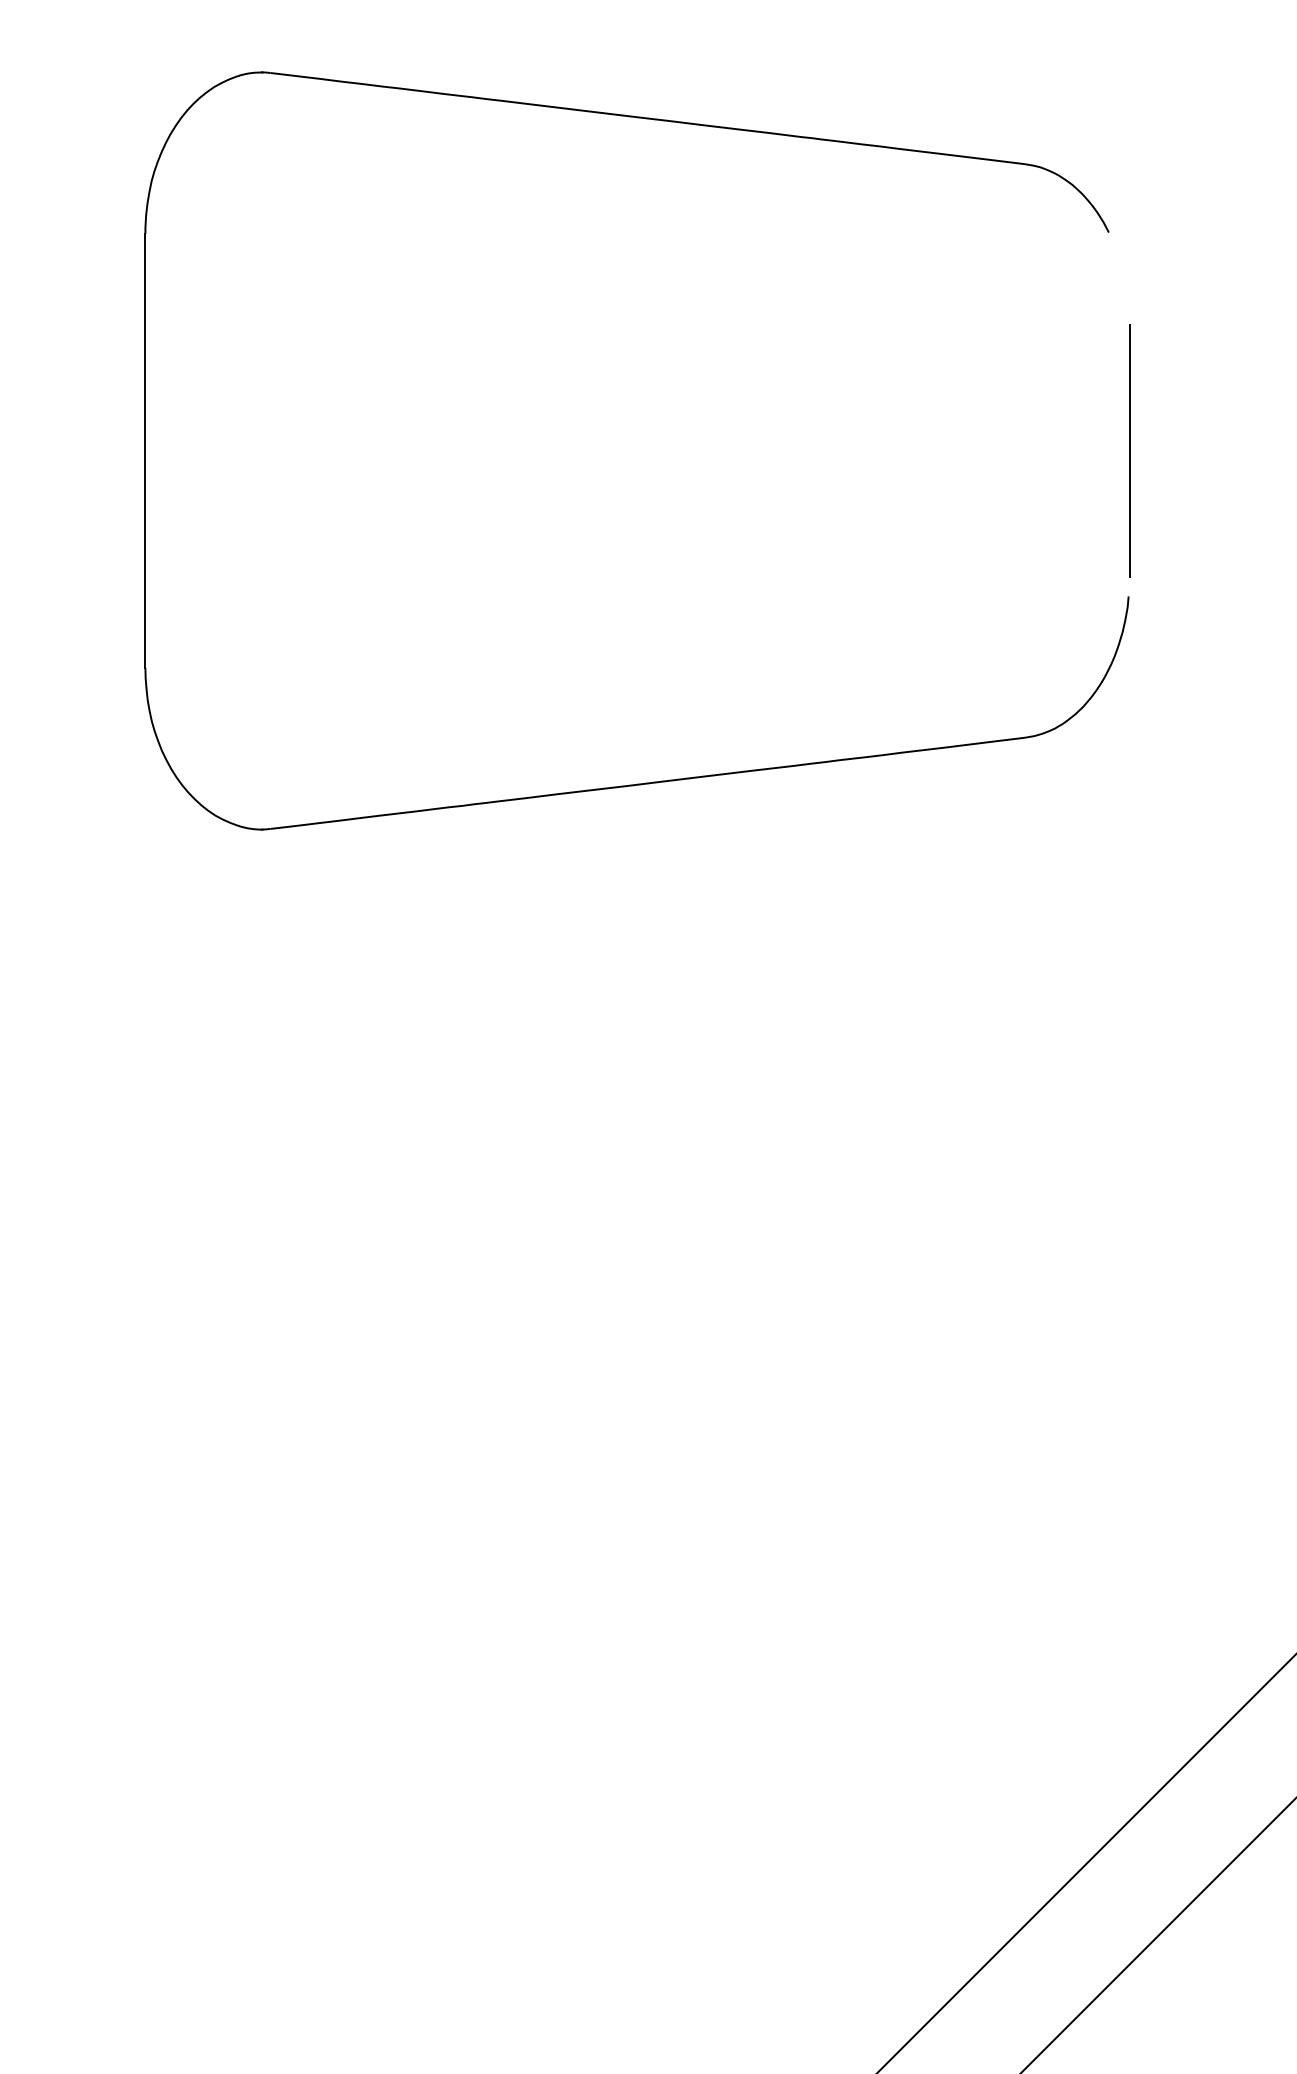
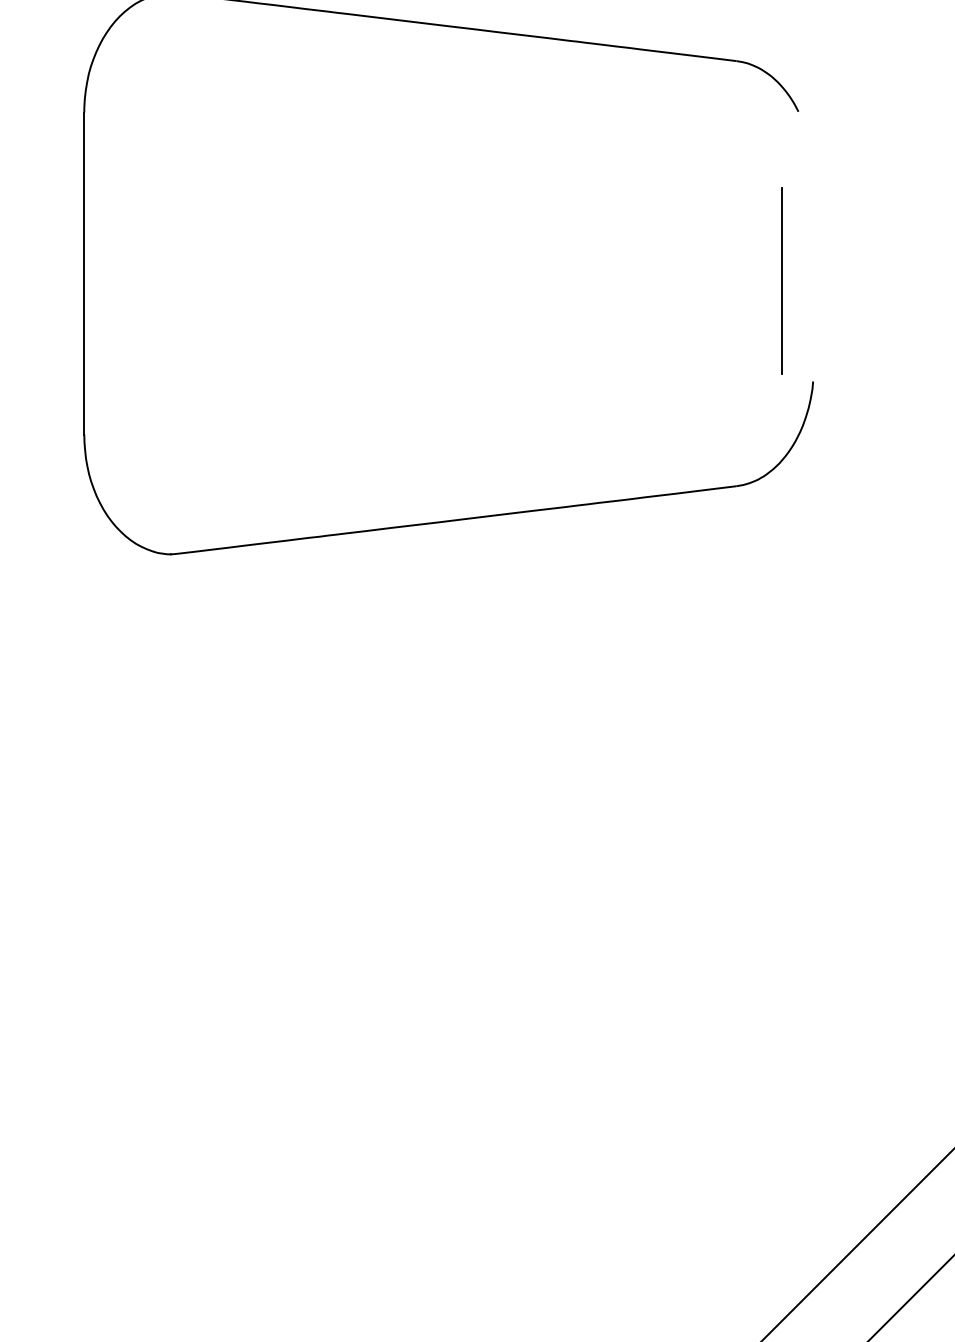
line: (1129, 450) -> (781, 280), moved

